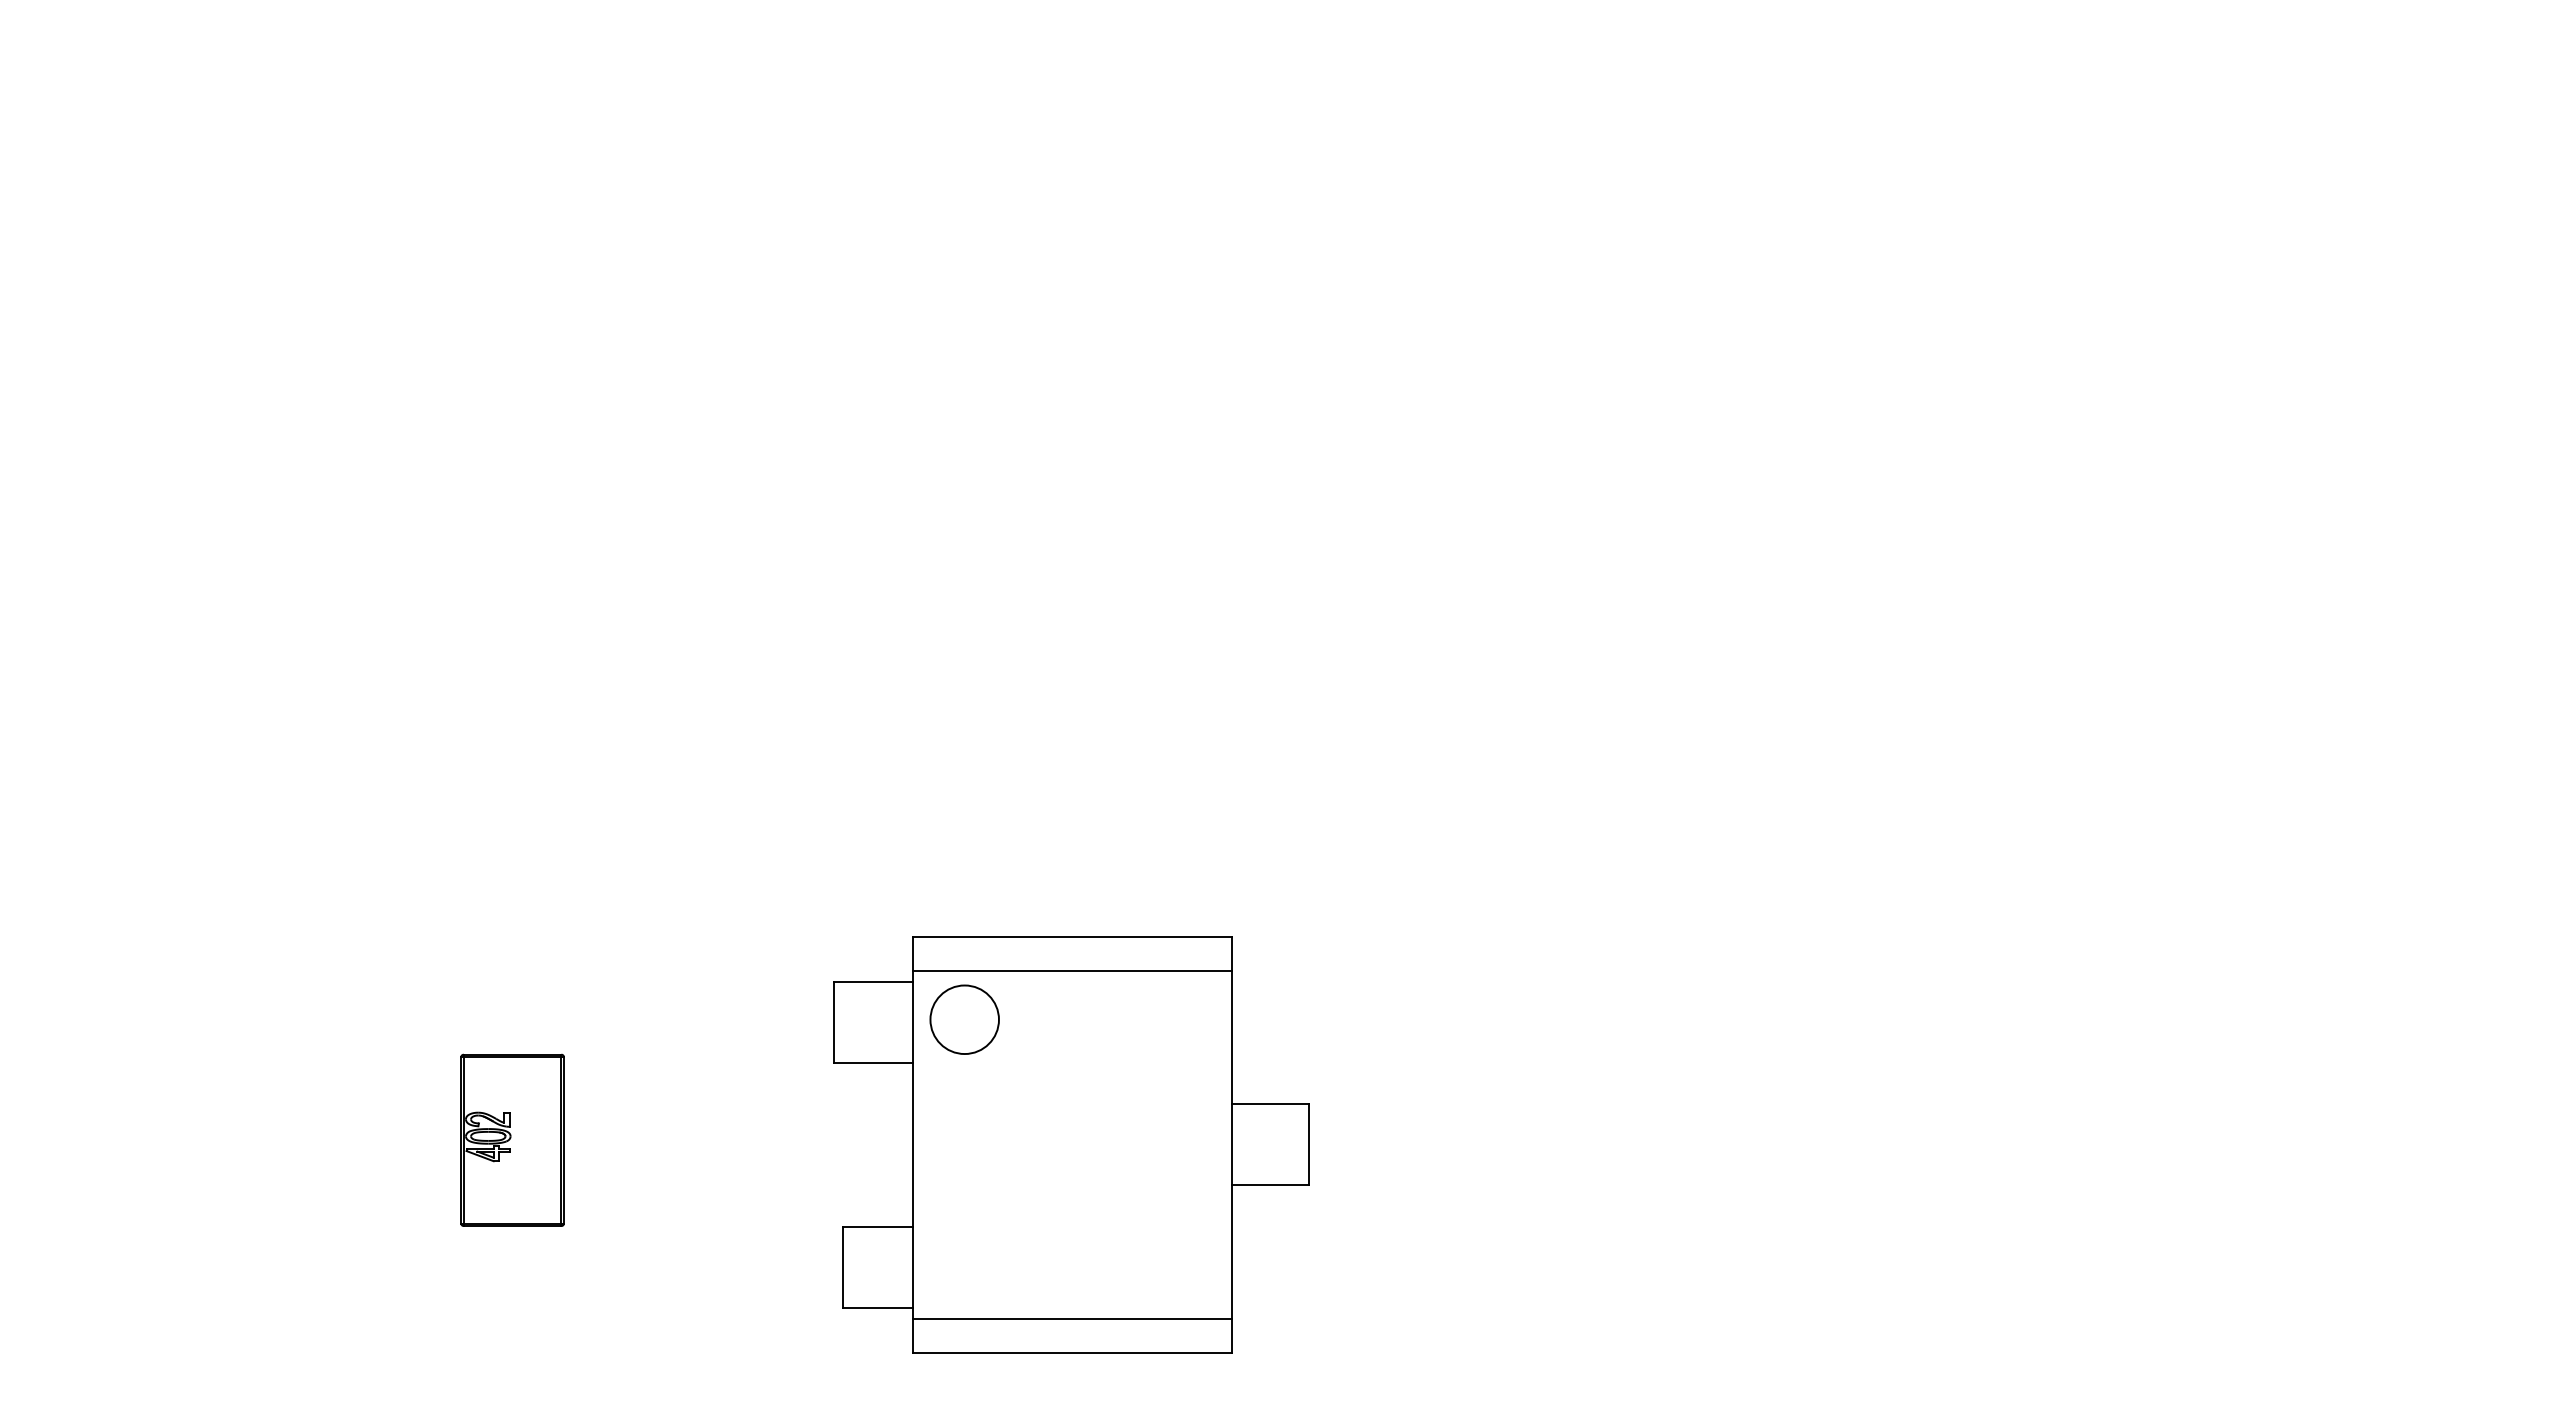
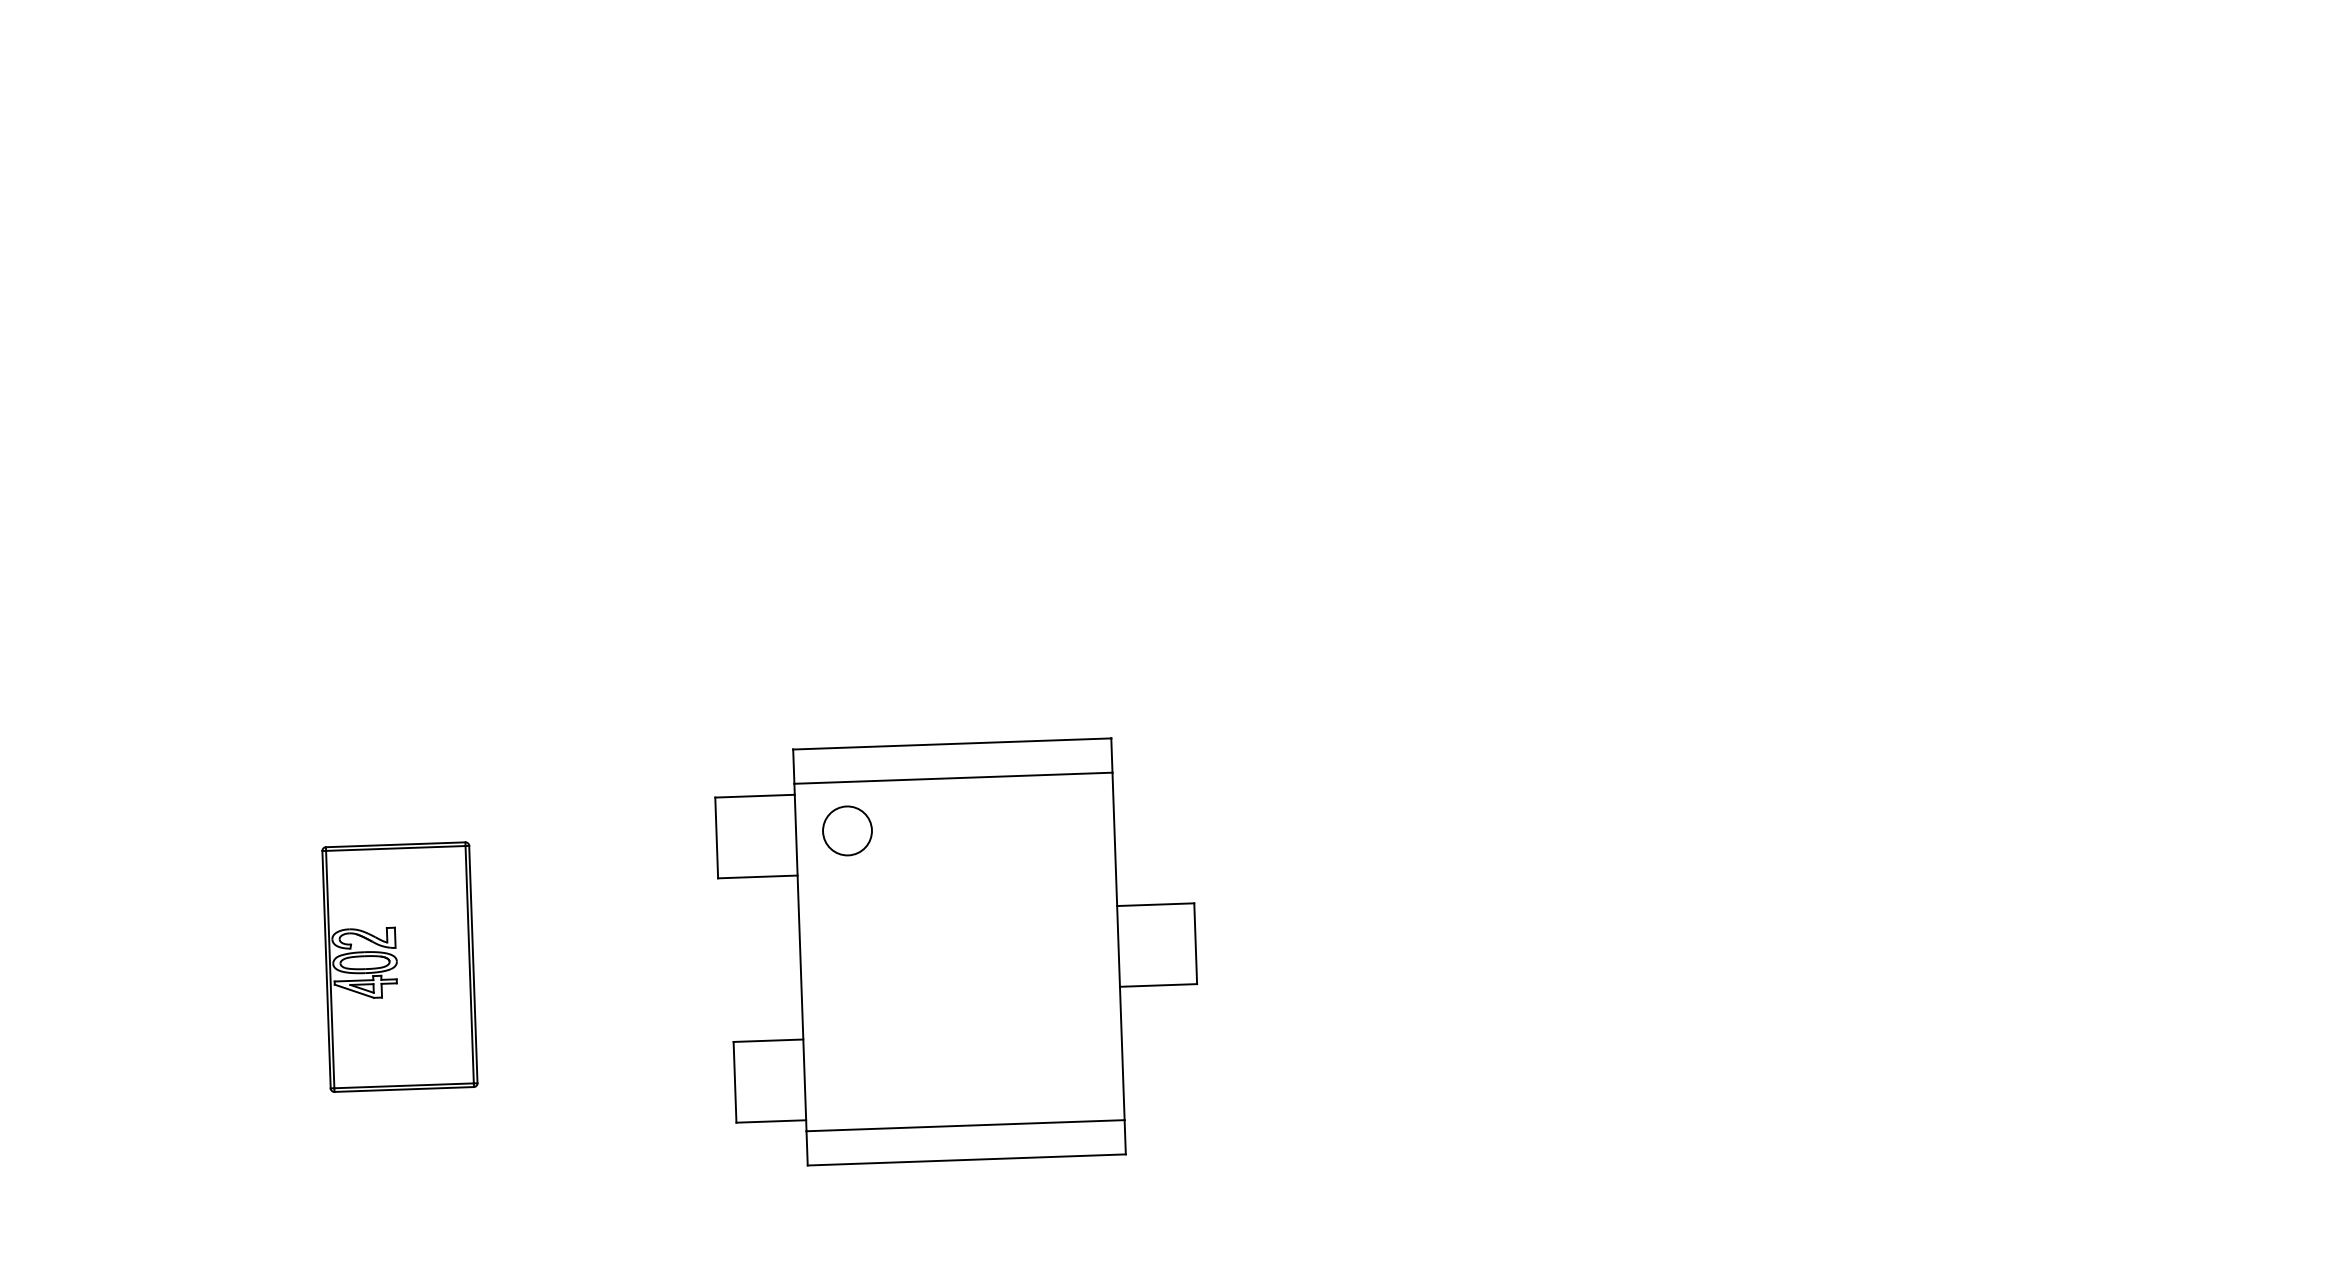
circle: (964, 1019) -> (847, 830), size x0.71
part: (512, 1140) -> (399, 967), size x1.43

